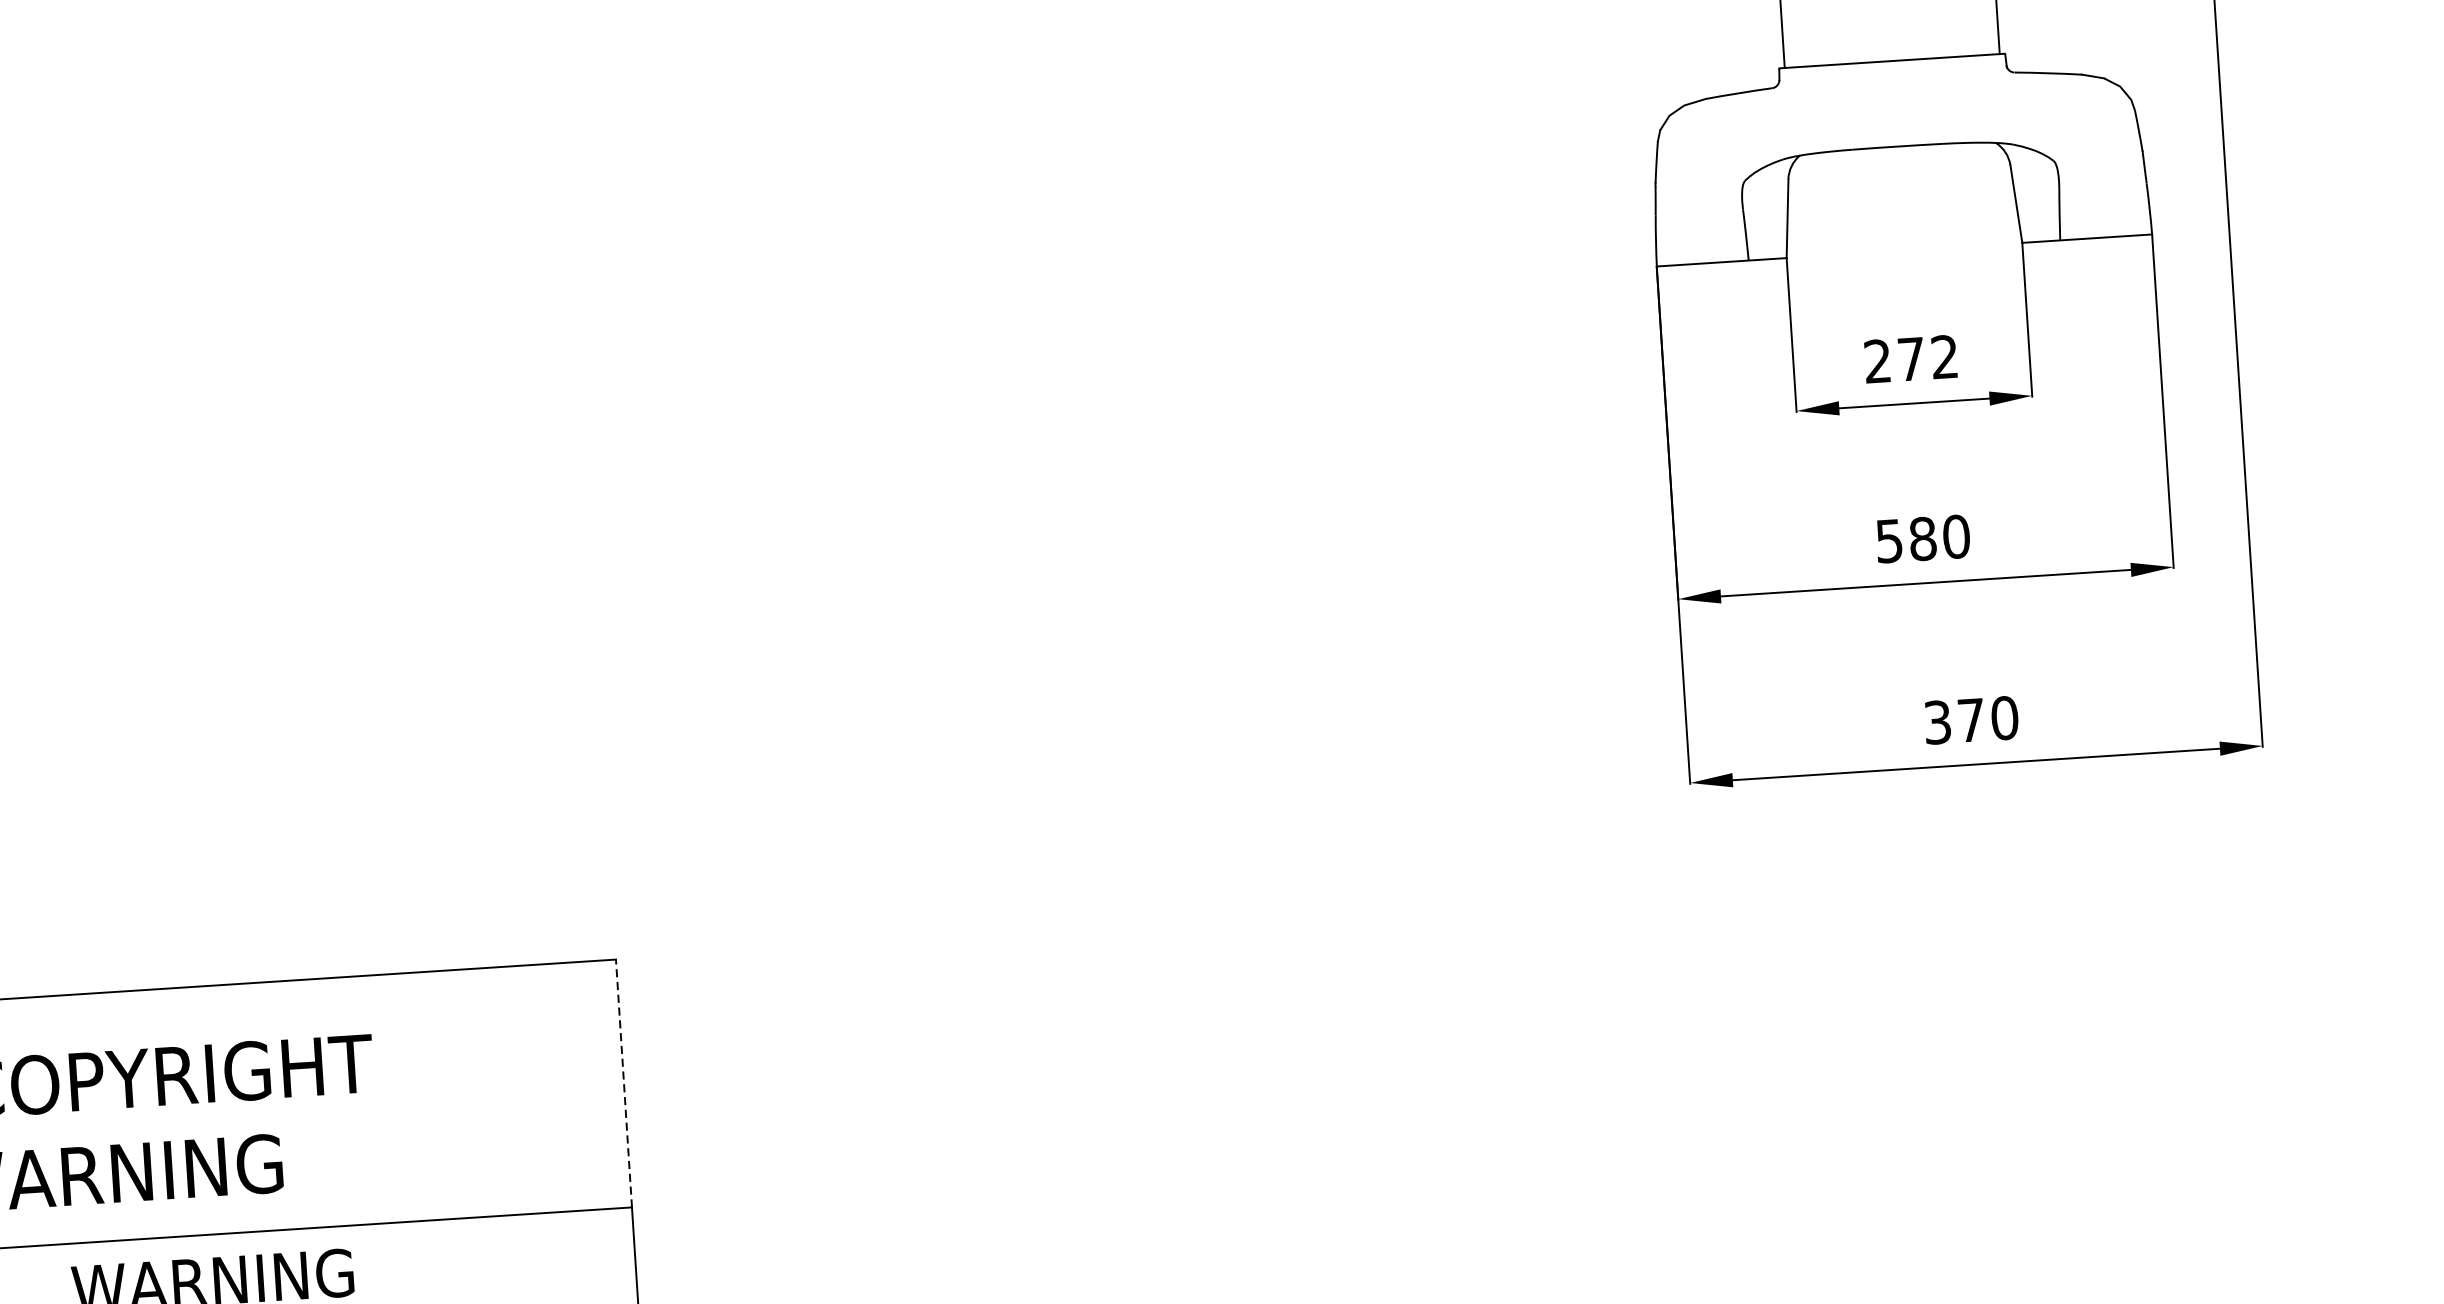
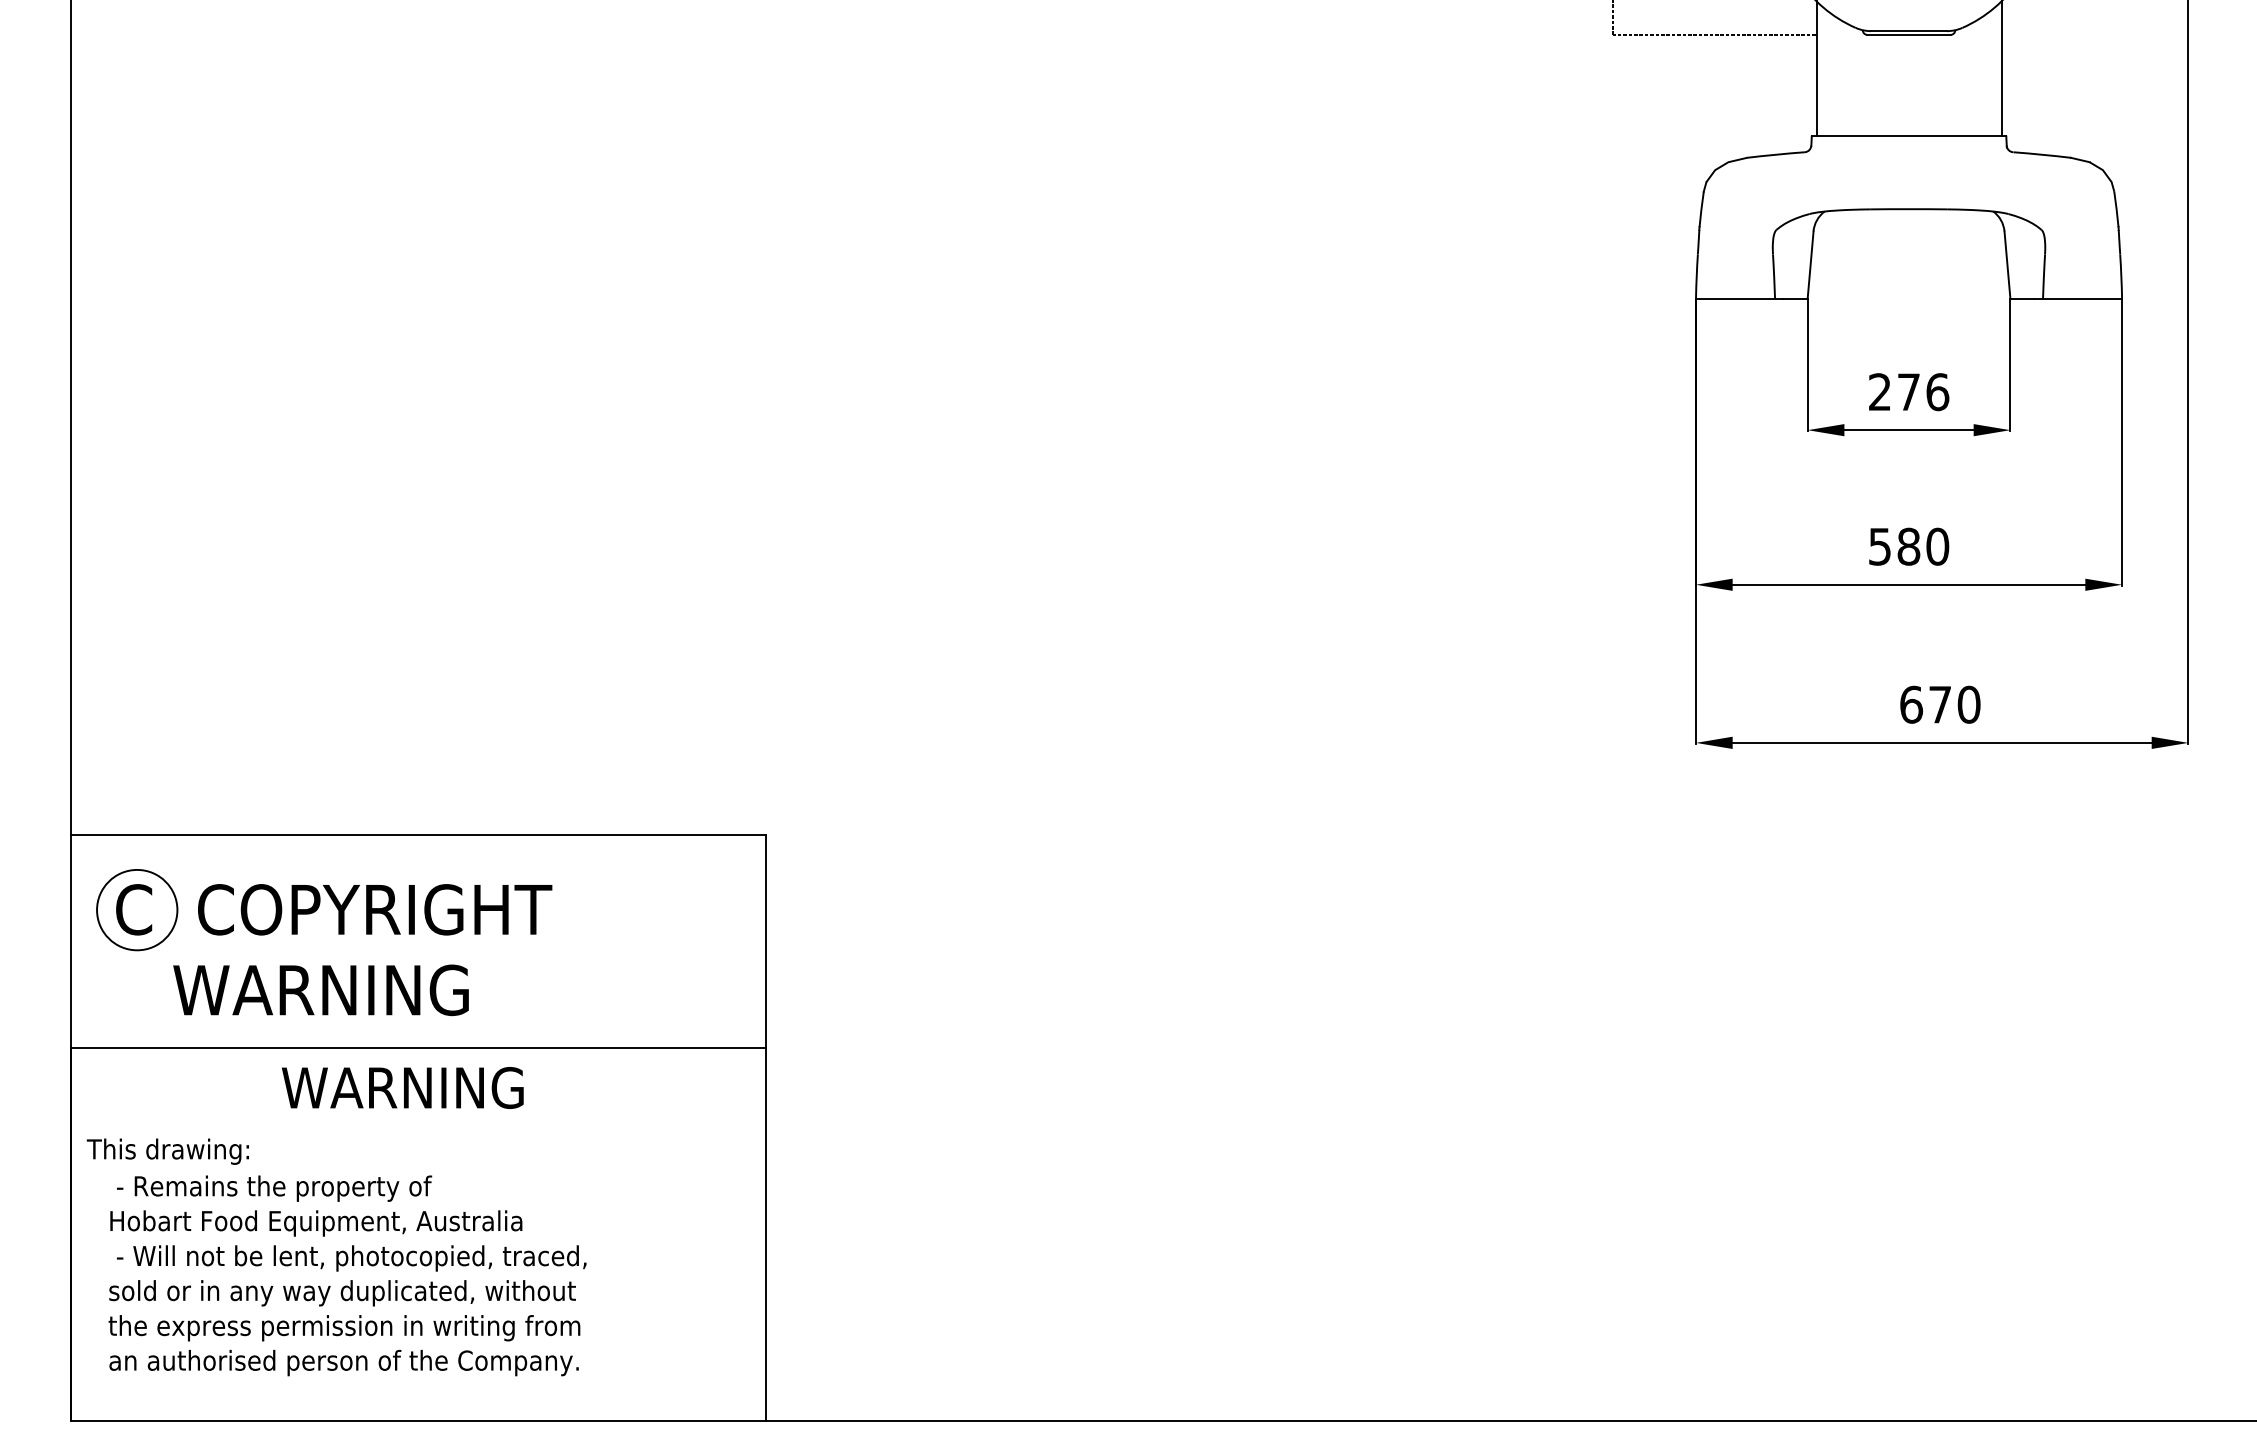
text: (1944, 357) -> (1937, 392), 272 -> 276
text: (1937, 722) -> (1911, 704), 370 -> 670
line: (623, 1083) -> (765, 941), dashed -> solid

